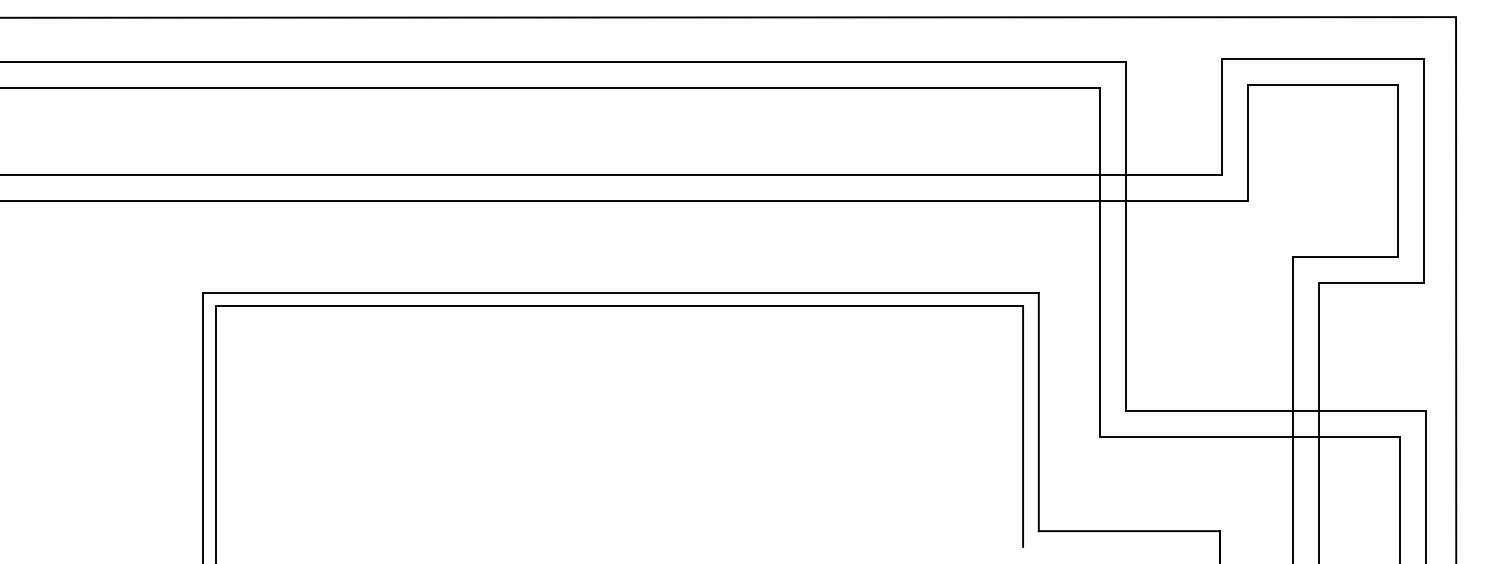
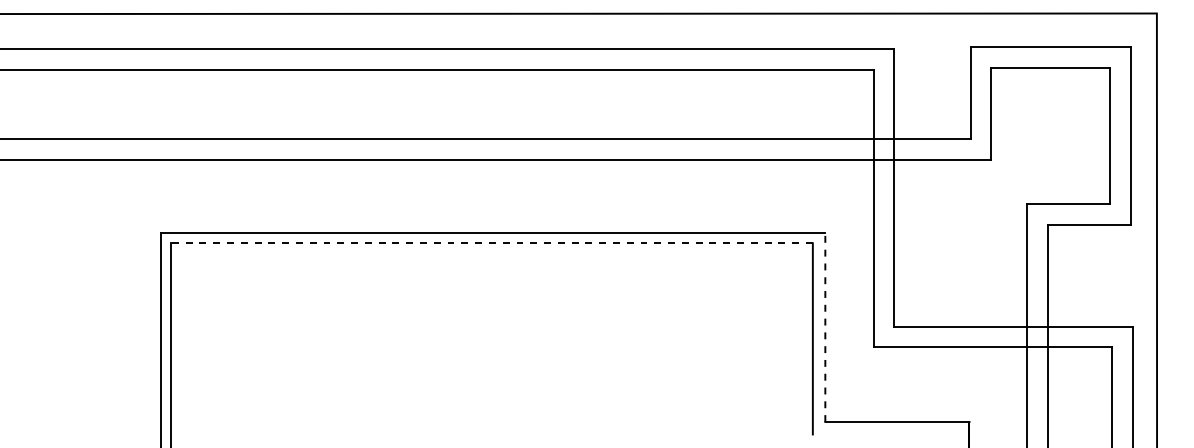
line: (619, 306) -> (492, 243), solid -> dashed
line: (1038, 411) -> (825, 326), solid -> dashed

